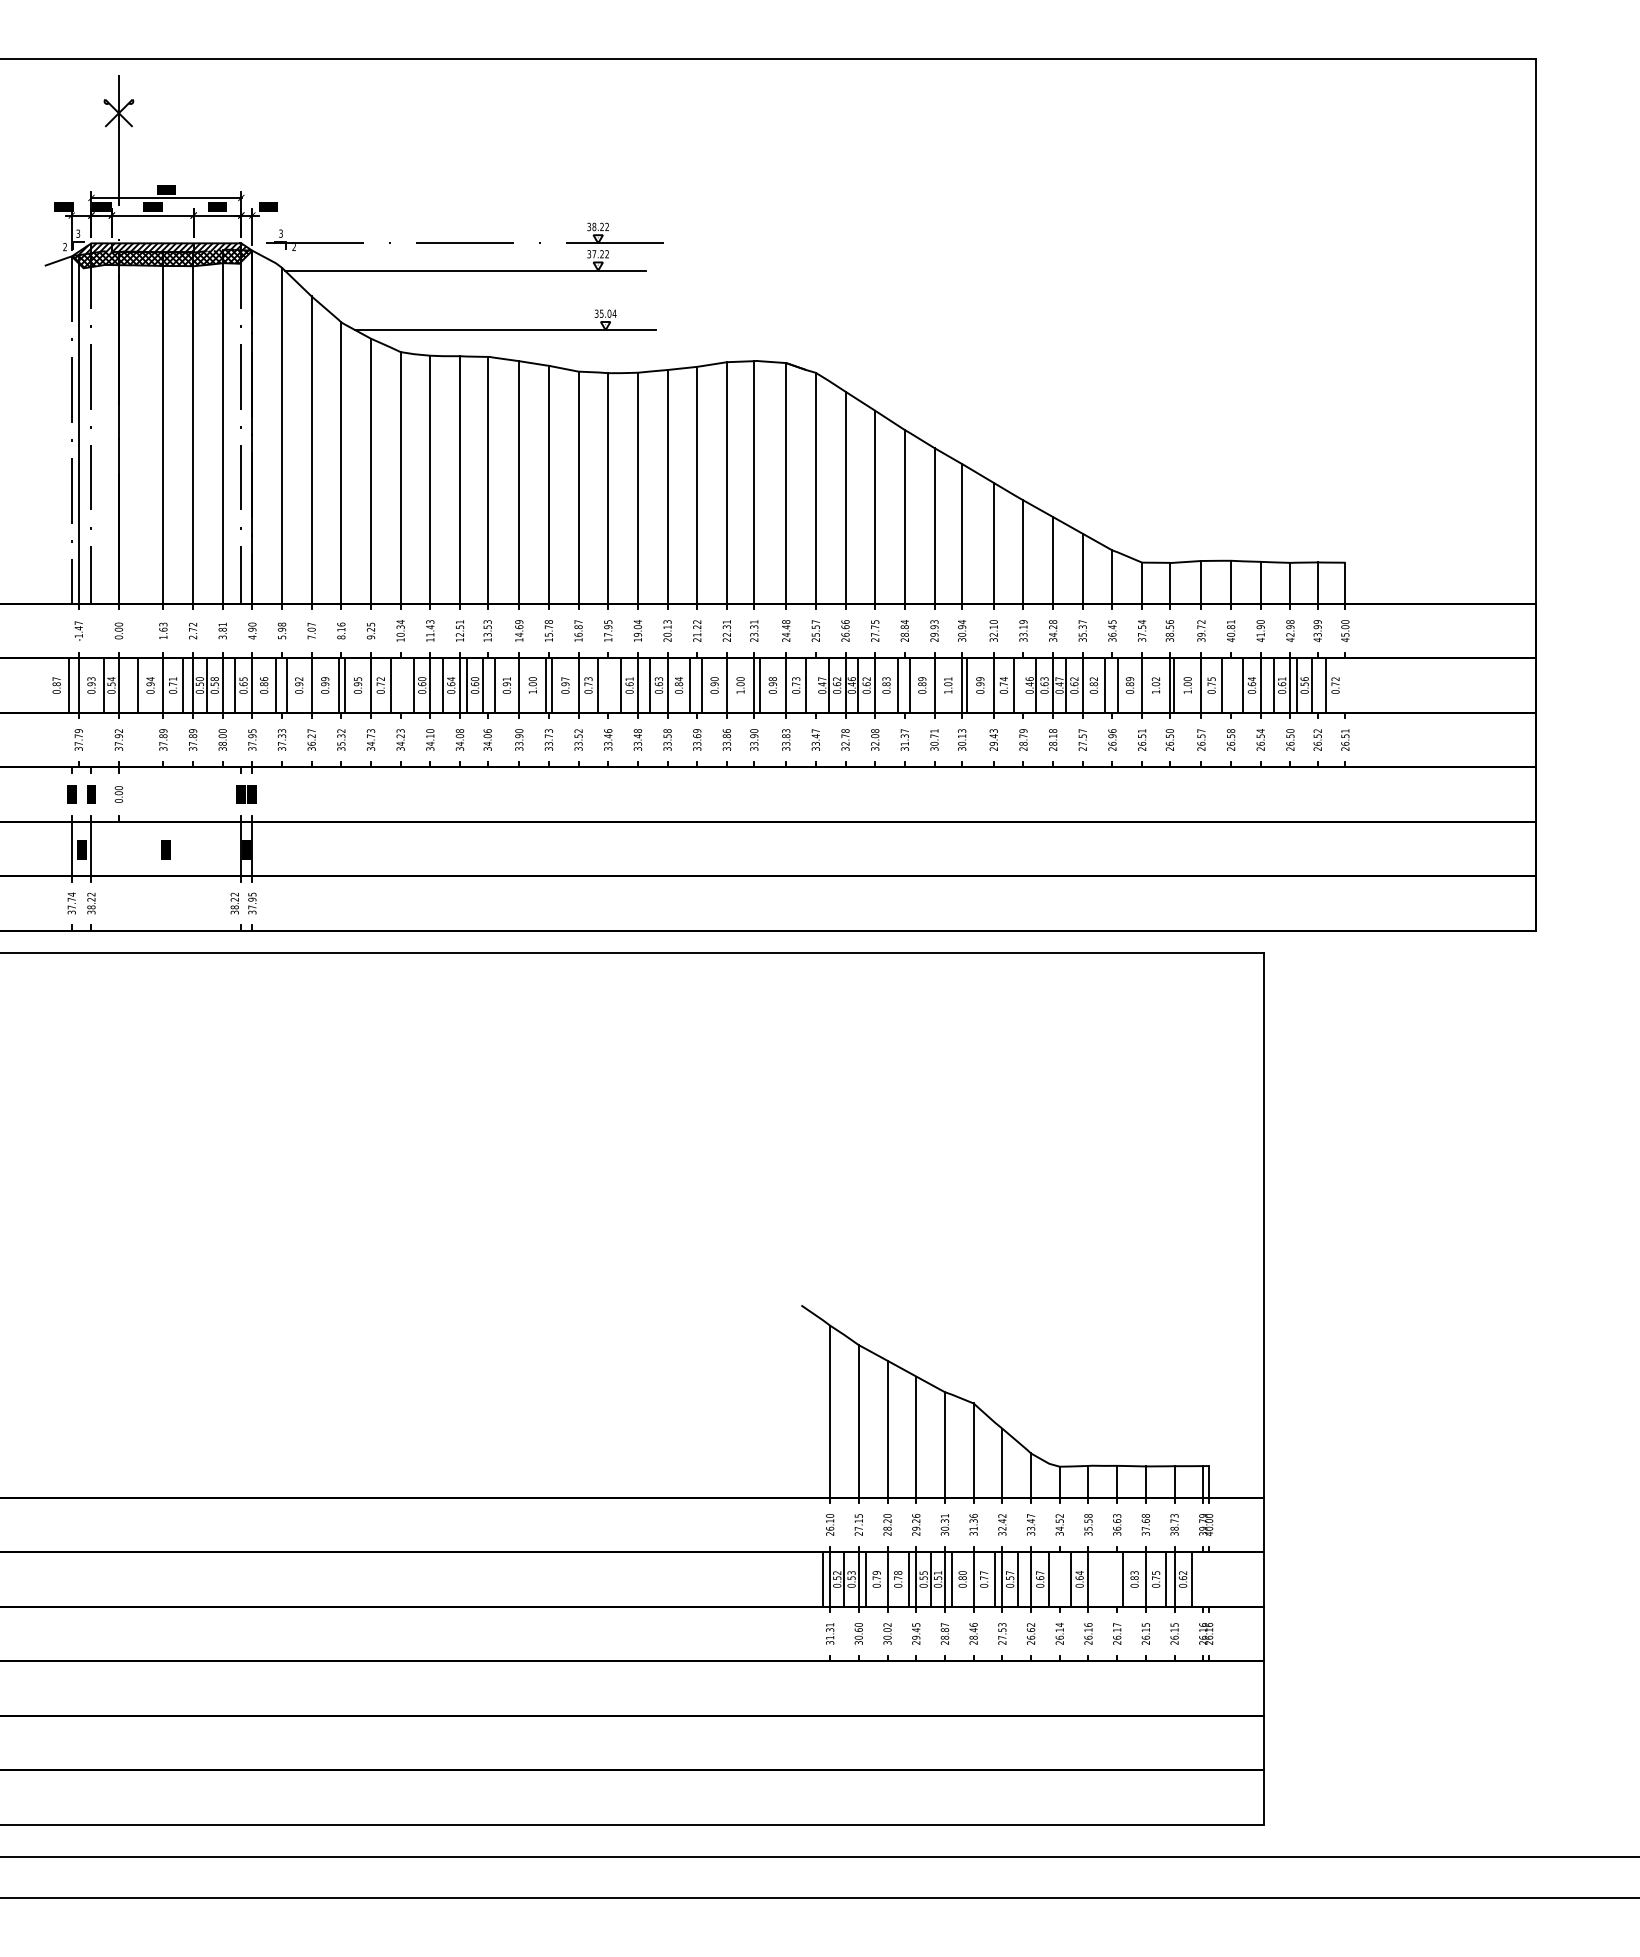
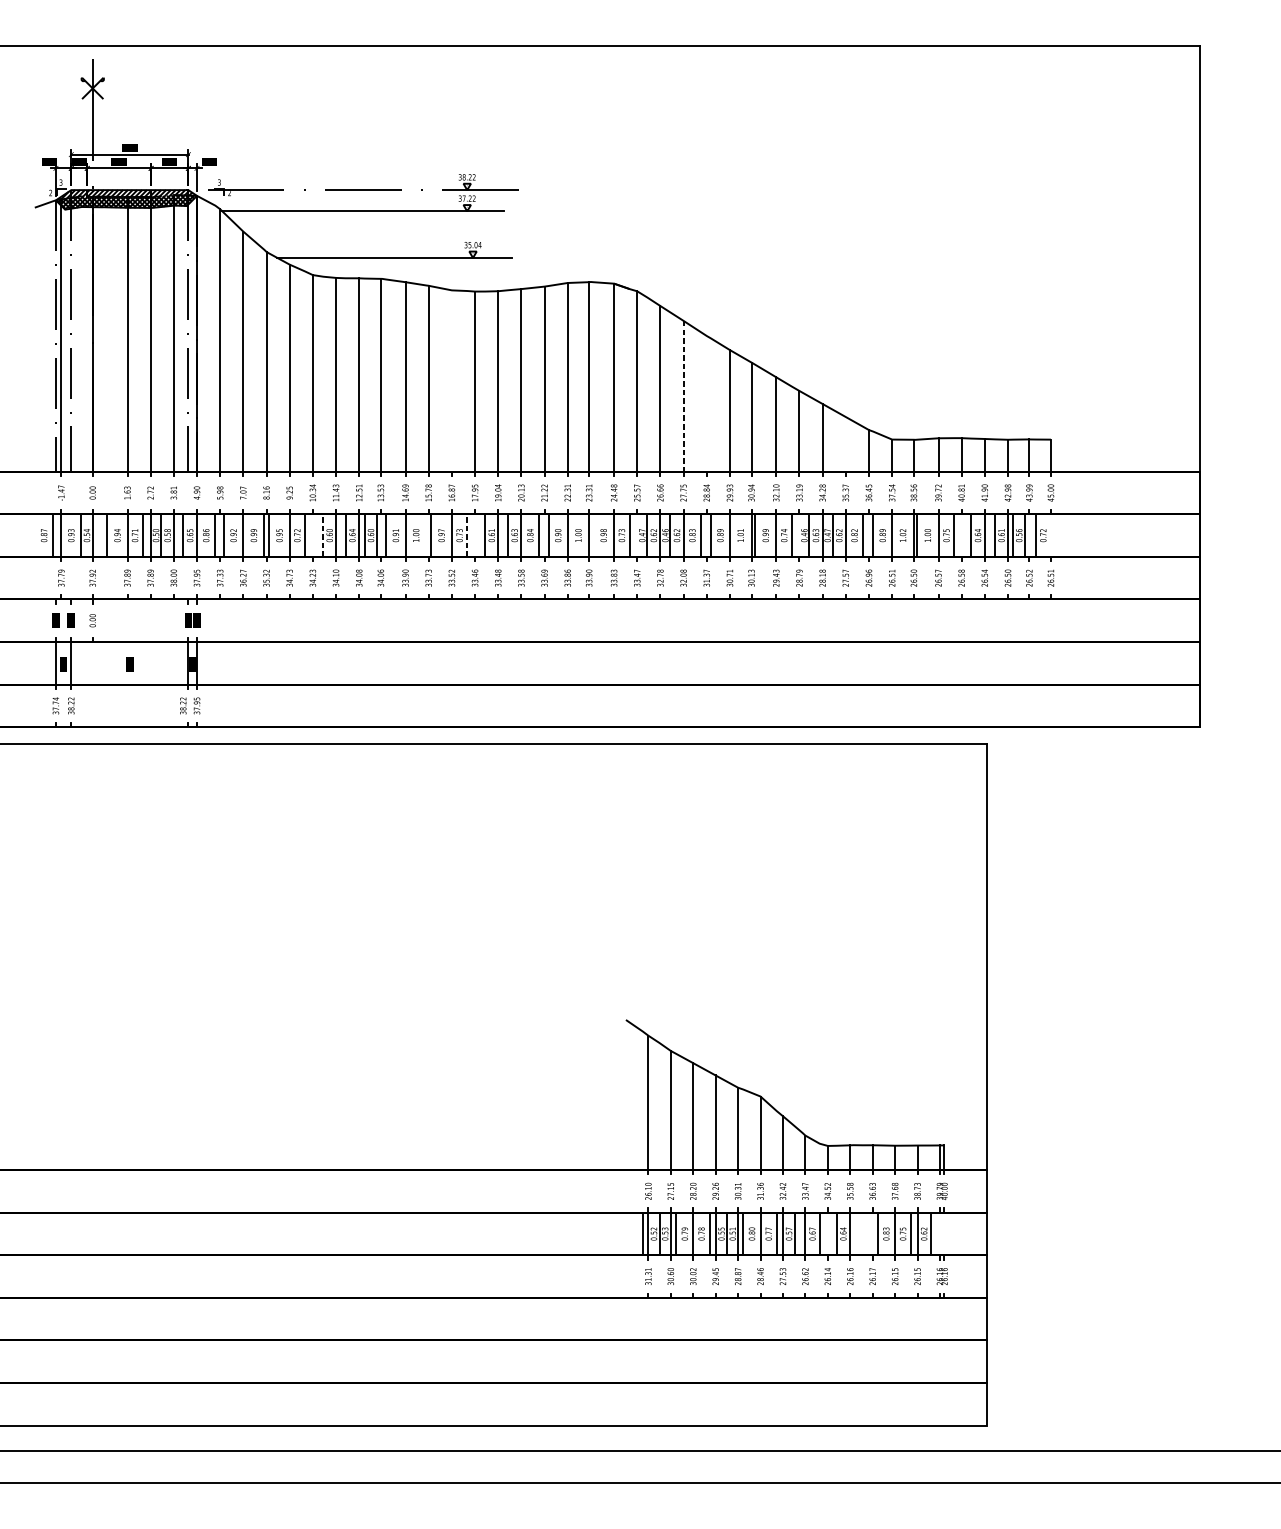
line: (578, 487) -> (451, 380), removed
line: (875, 507) -> (683, 396), solid -> dashed
line: (904, 516) -> (706, 403), removed
line: (1082, 568) -> (845, 444), removed
line: (414, 685) -> (323, 535), solid -> dashed
line: (546, 685) -> (426, 535), removed
line: (598, 685) -> (467, 535), solid -> dashed
line: (759, 685) -> (593, 535), removed

